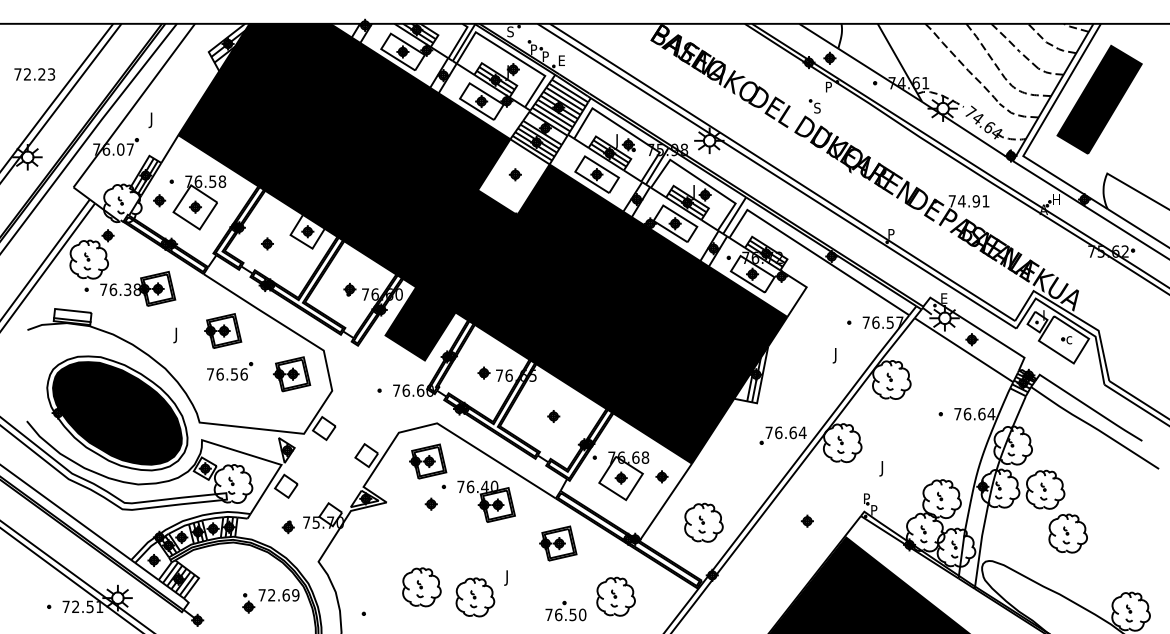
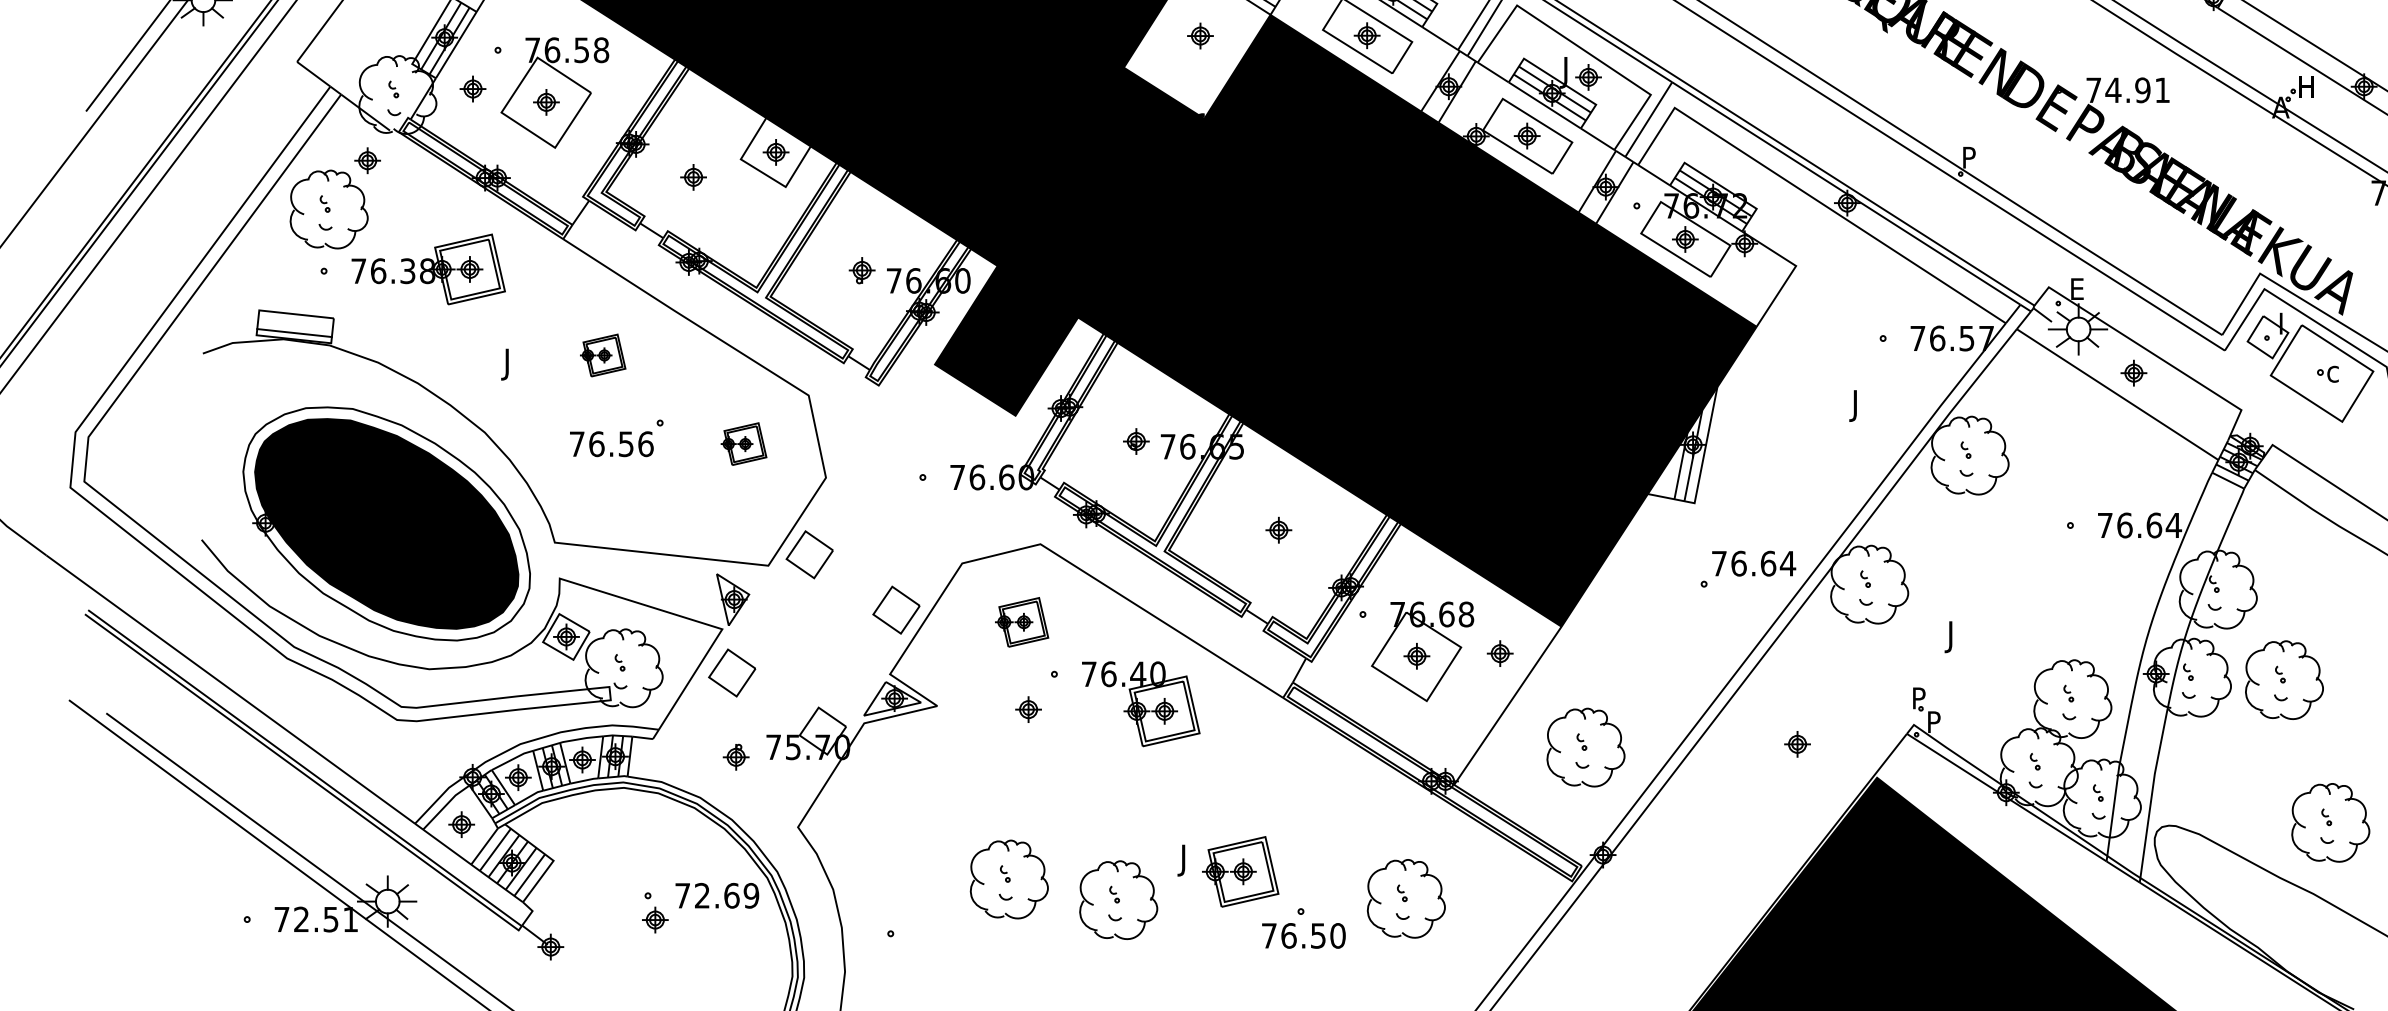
part: (223, 330) -> (603, 354), size x0.6
part: (292, 374) -> (744, 444), size x0.6
part: (428, 461) -> (1022, 622), size x0.7
part: (1067, 533) -> (2329, 822), moved
part: (558, 543) -> (1241, 871), moved

